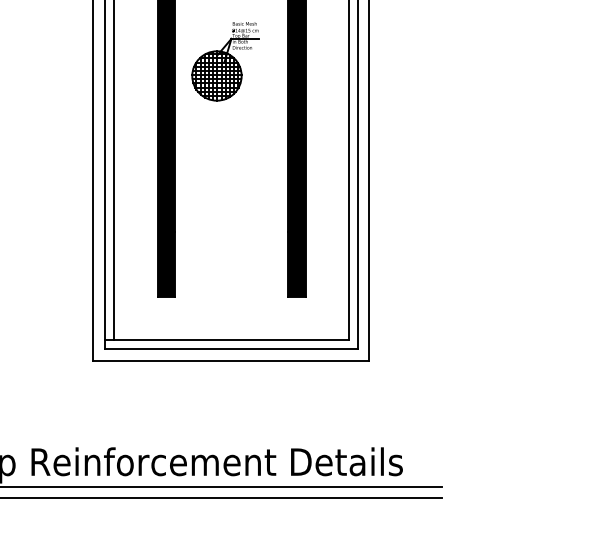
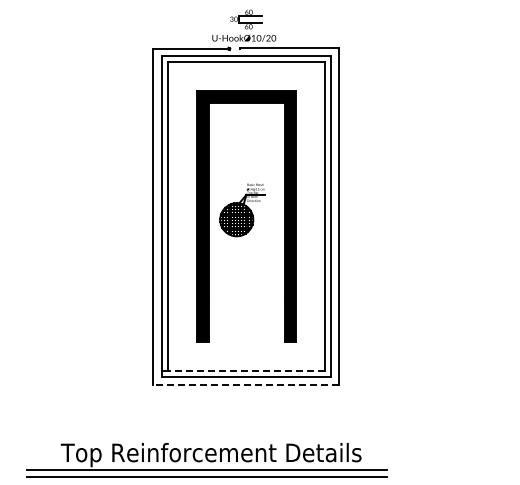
part: (225, 62) -> (242, 210), moved
line: (231, 340) -> (246, 371), solid -> dashed
line: (231, 360) -> (246, 384), solid -> dashed

